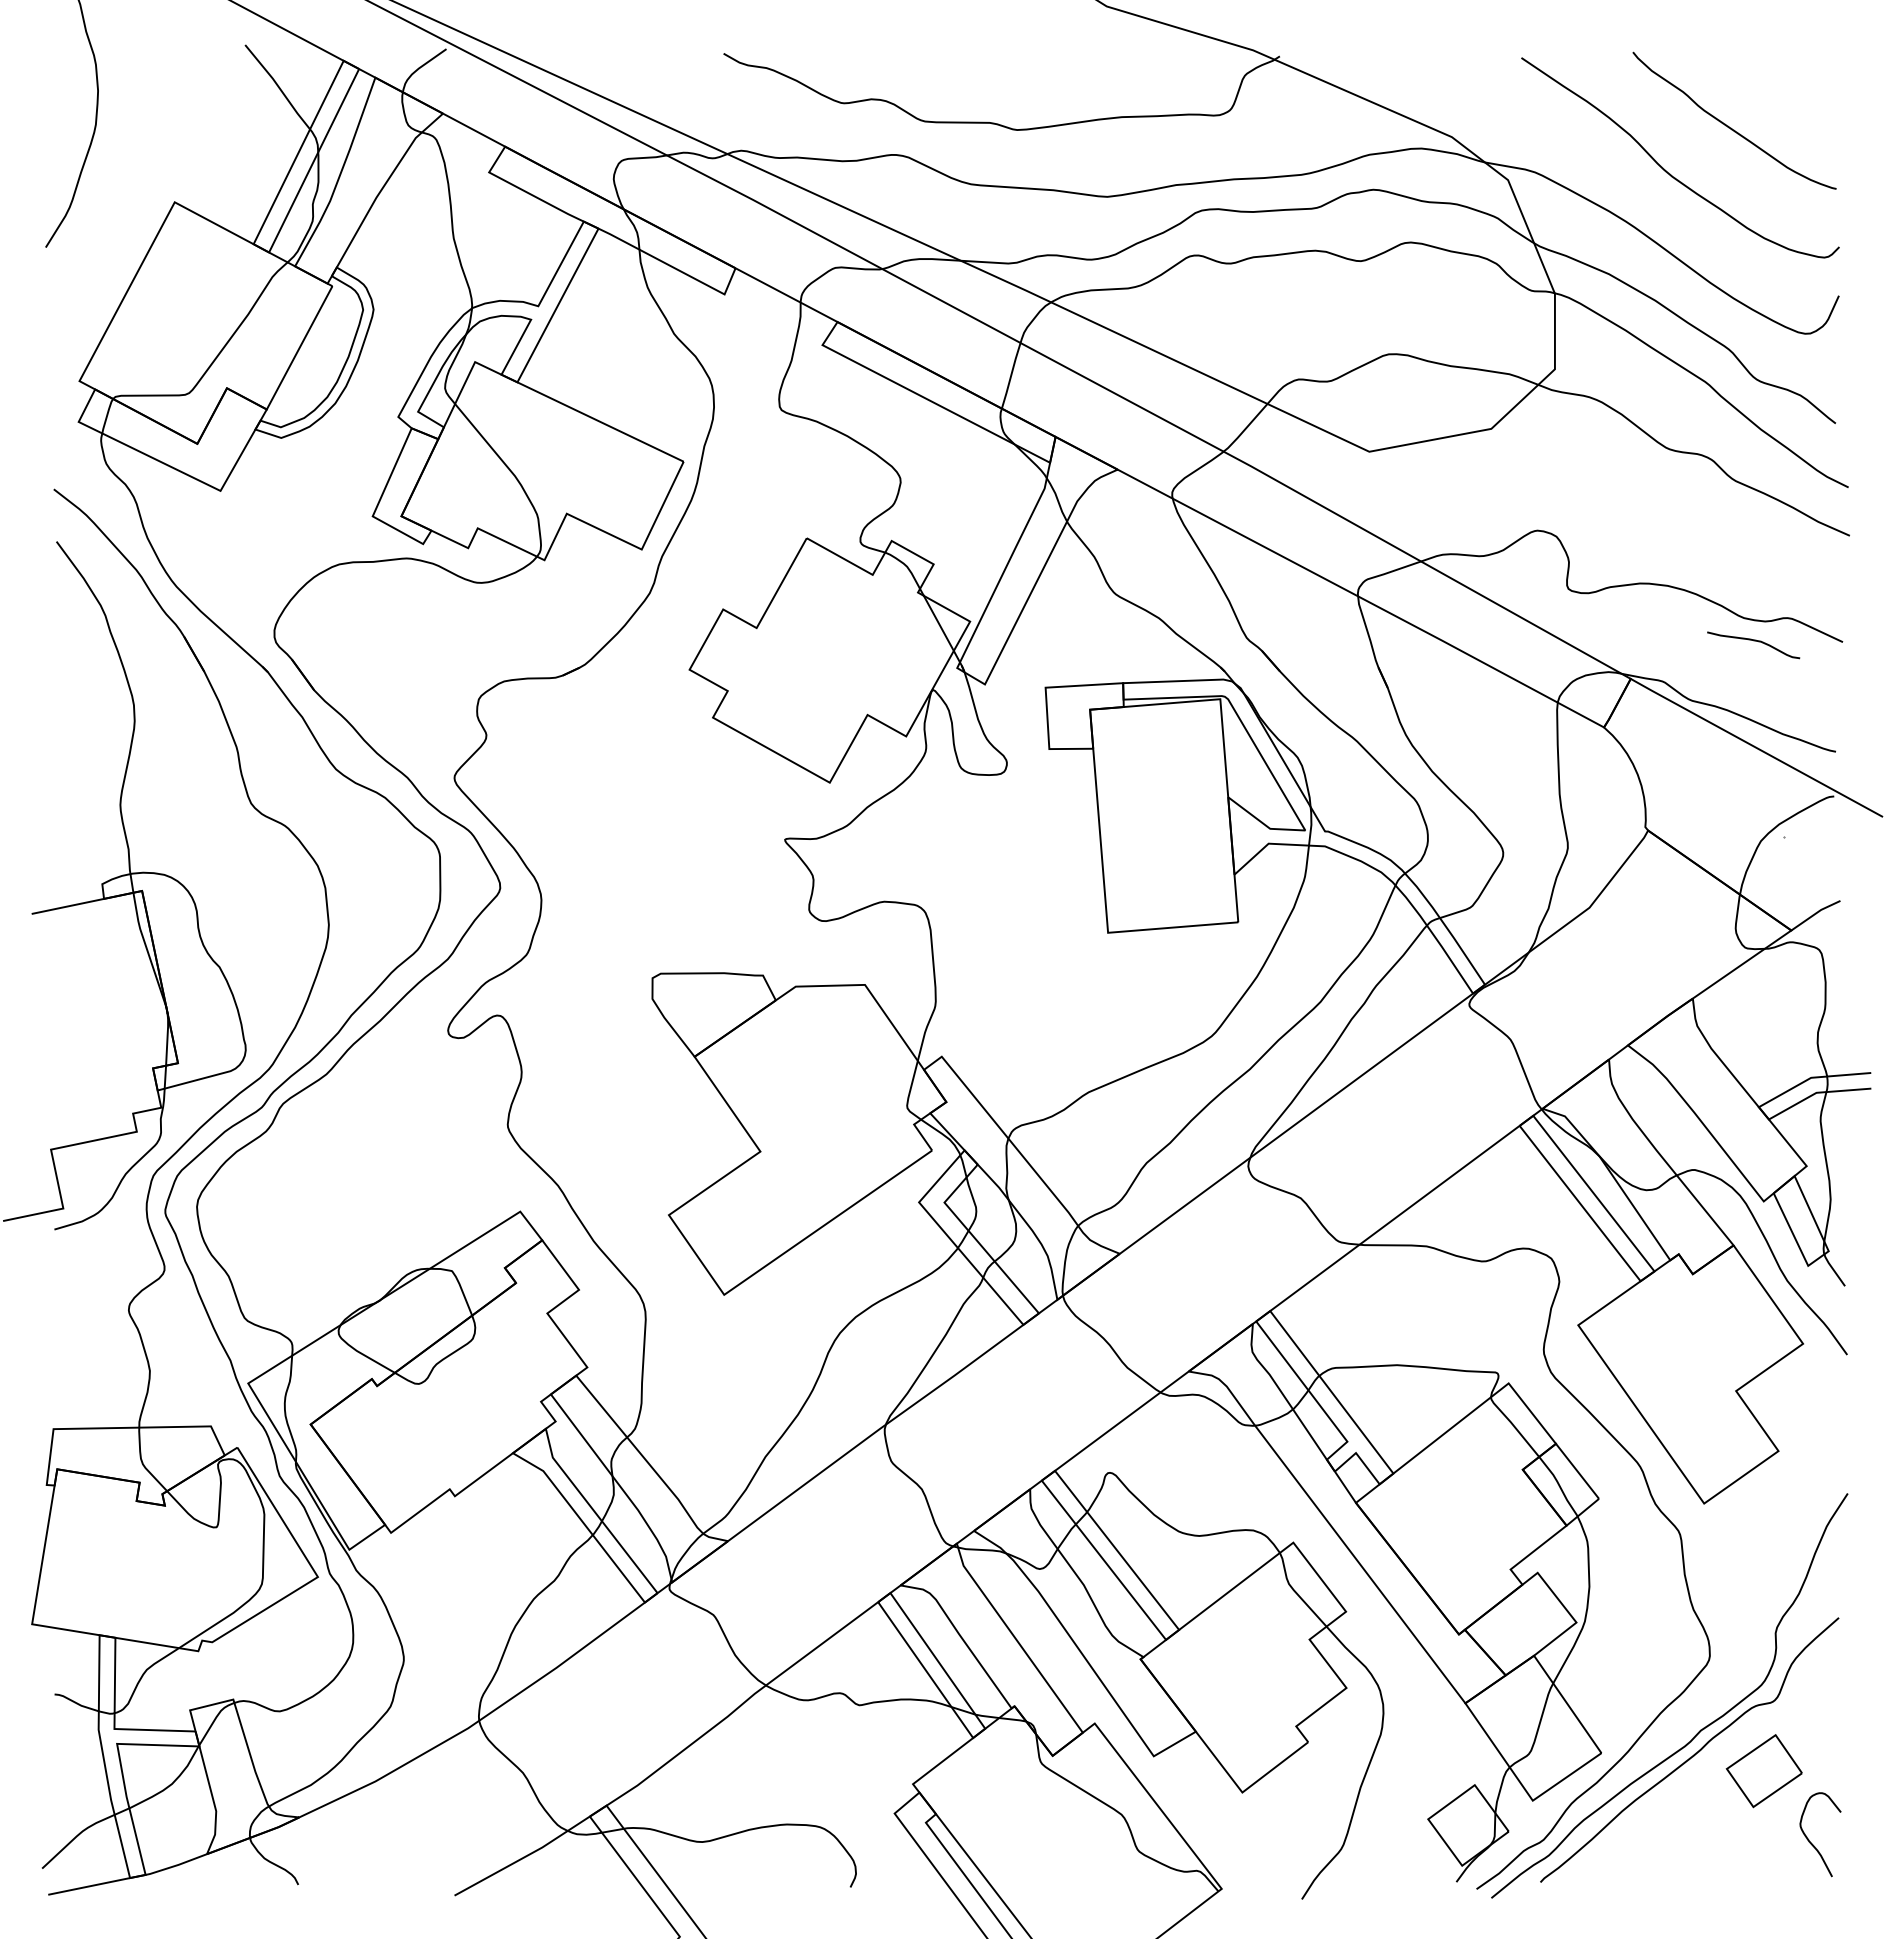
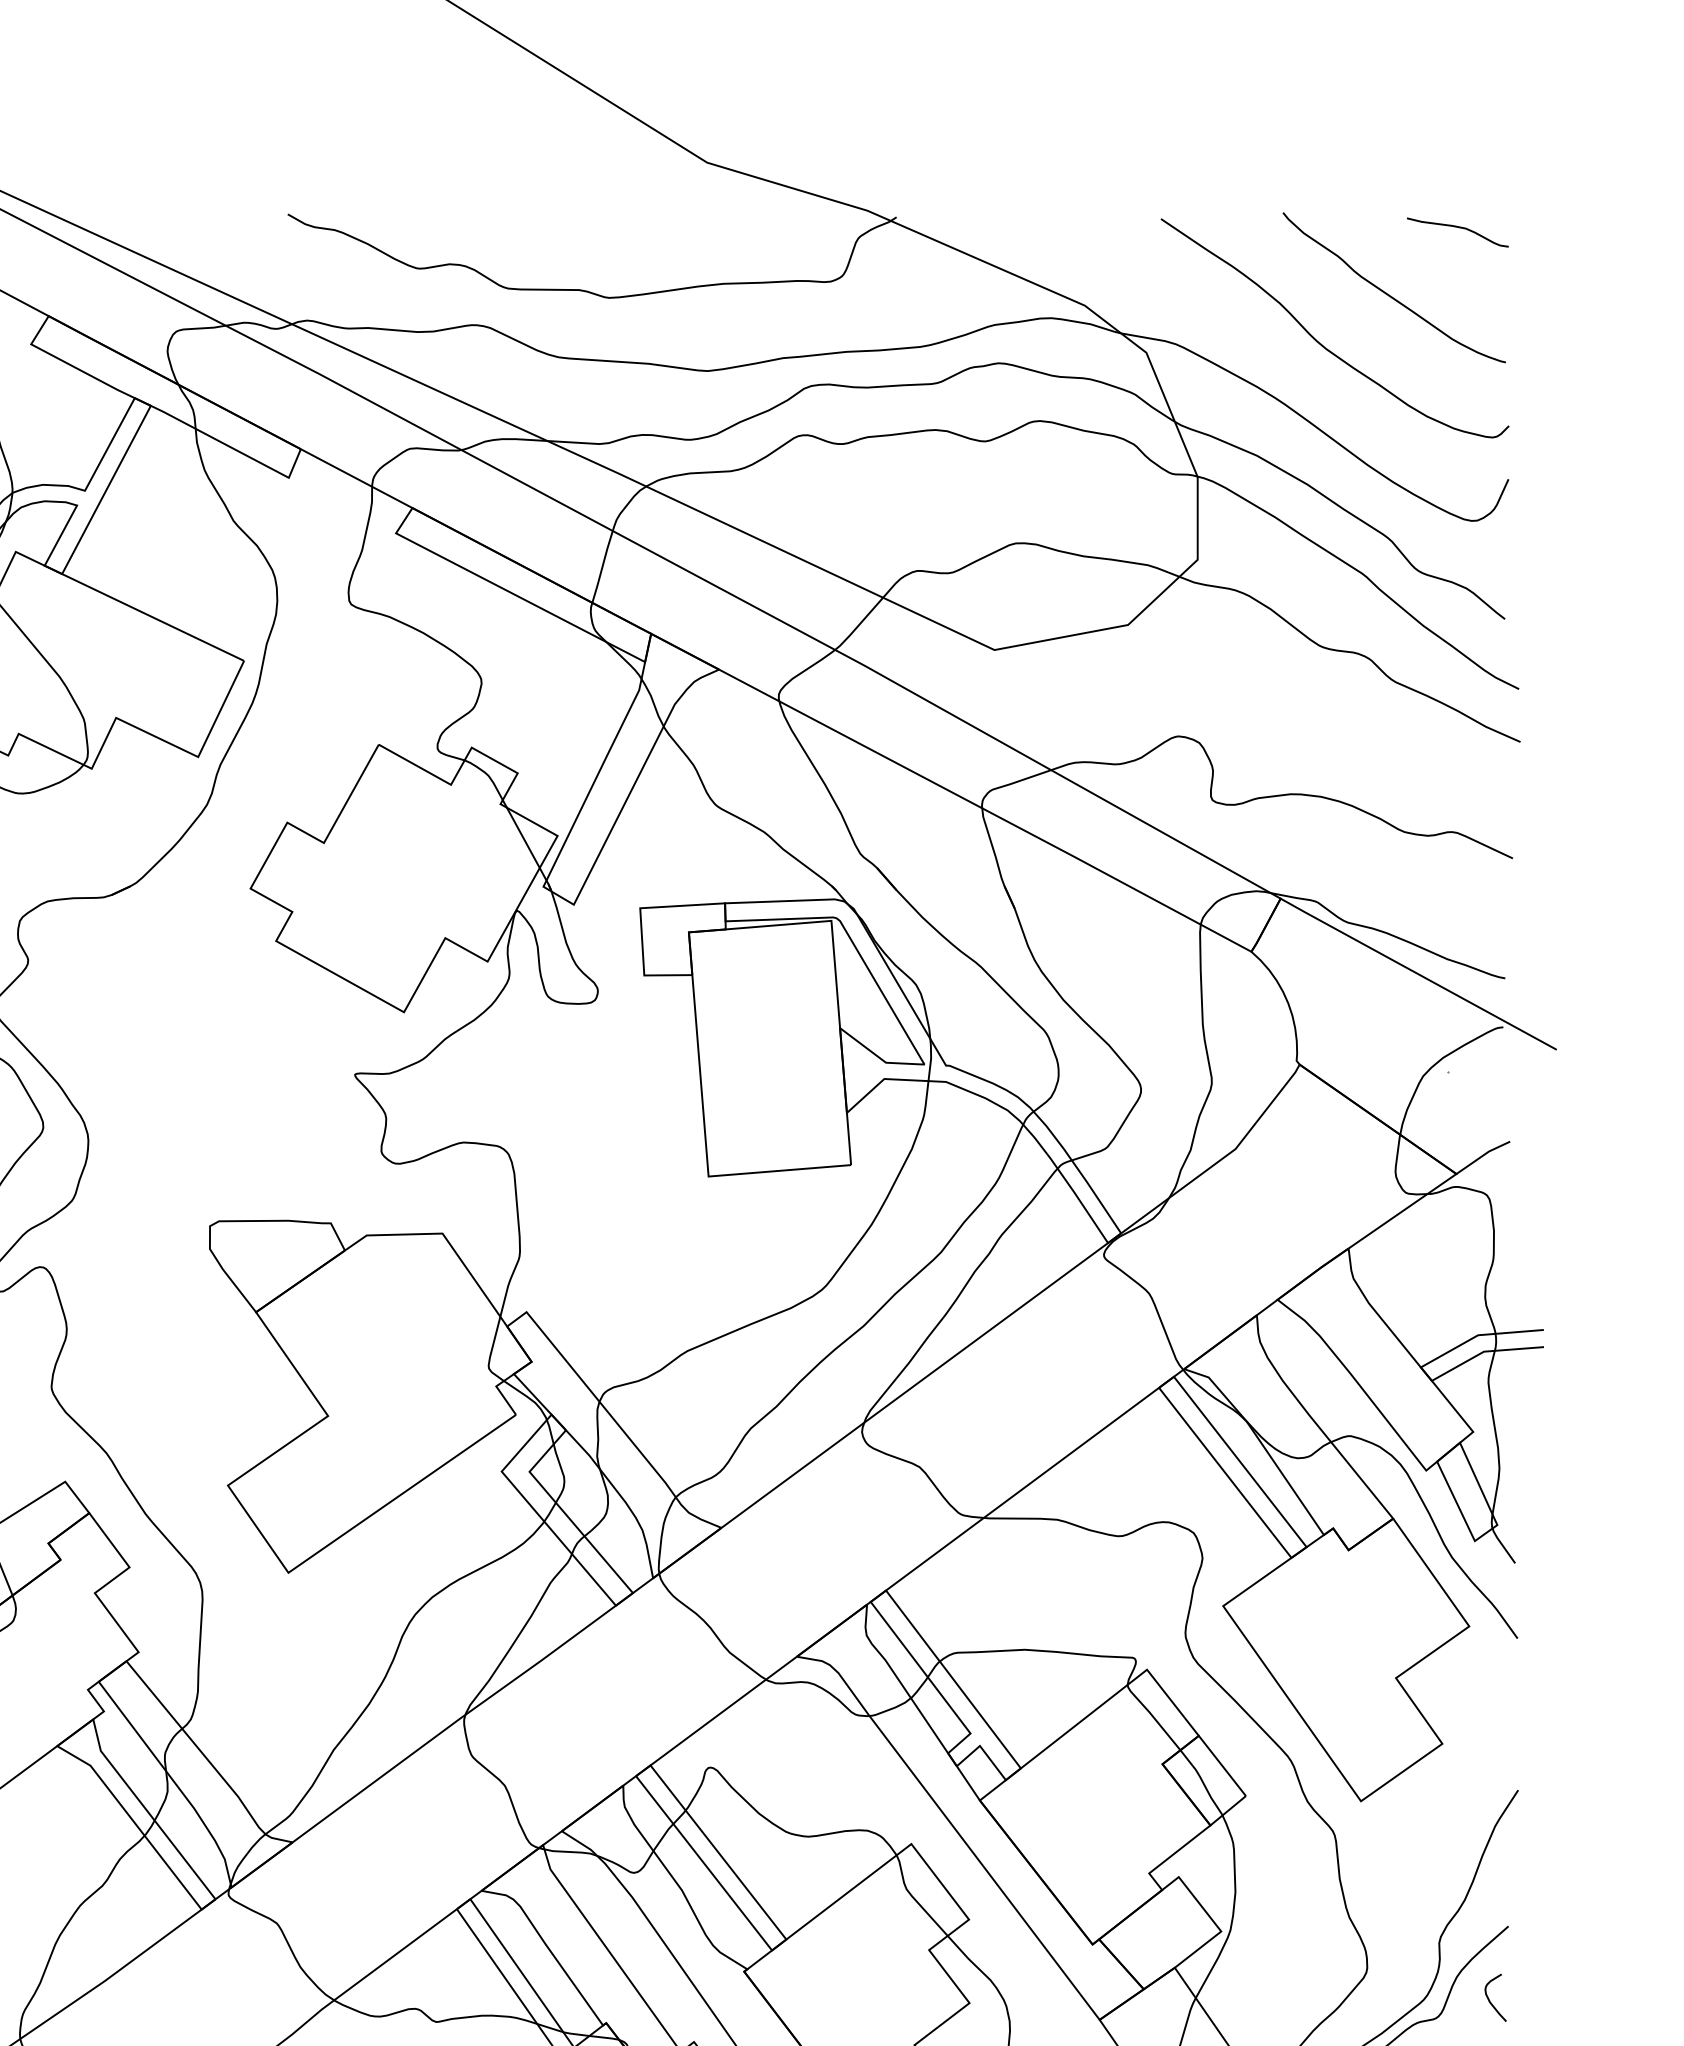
curve: (1753, 641) -> (1457, 228), moved
curve: (1822, 1685) -> (1490, 2000), added

